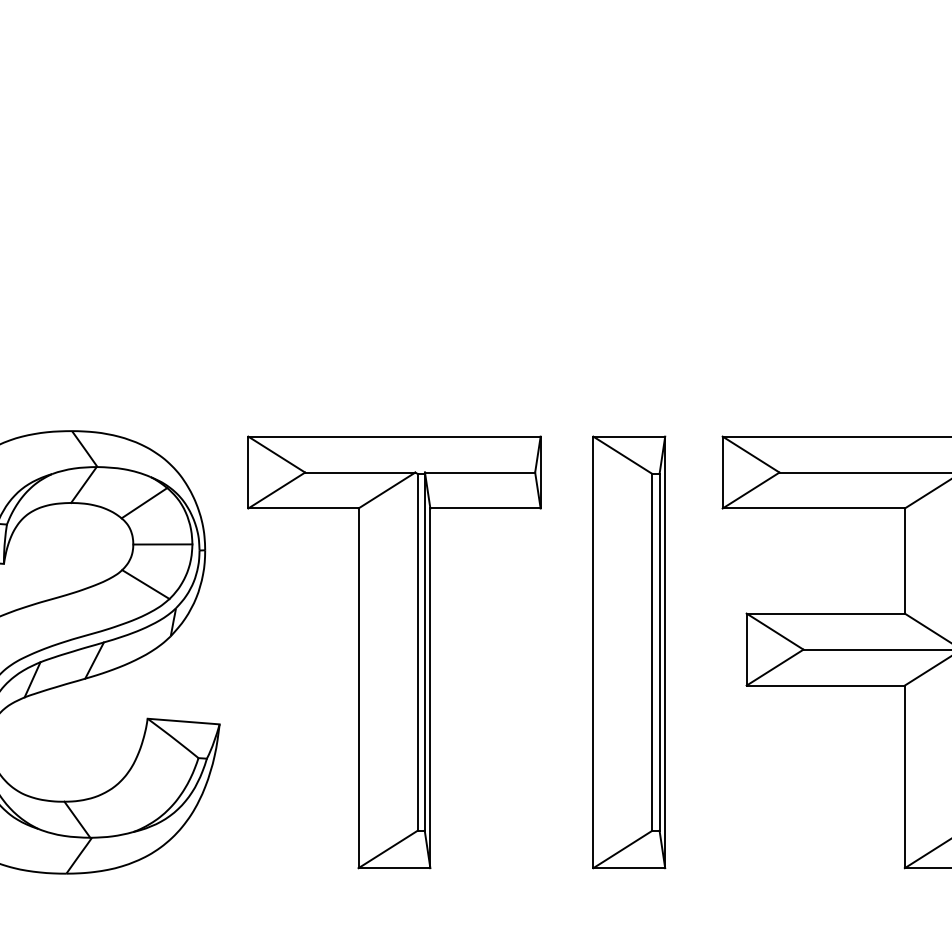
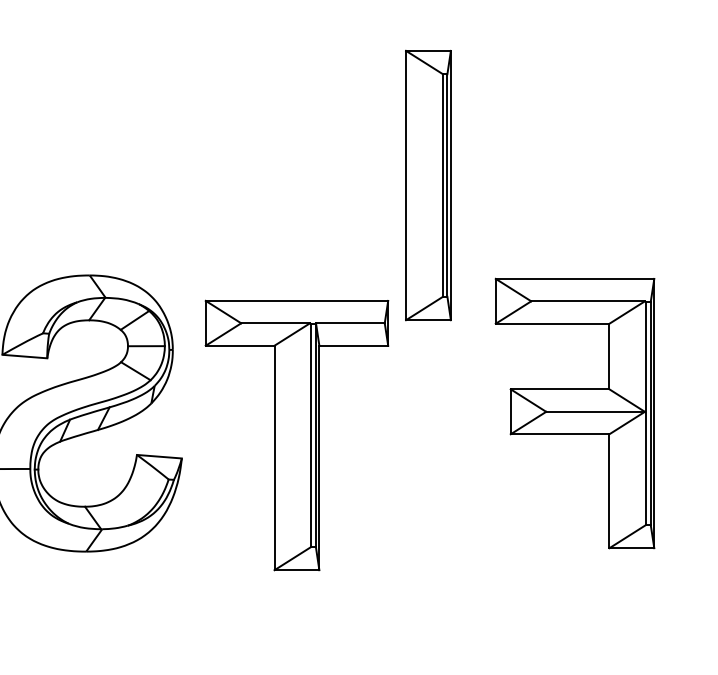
part: (393, 652) -> (296, 435), moved
part: (629, 652) -> (428, 185), moved

